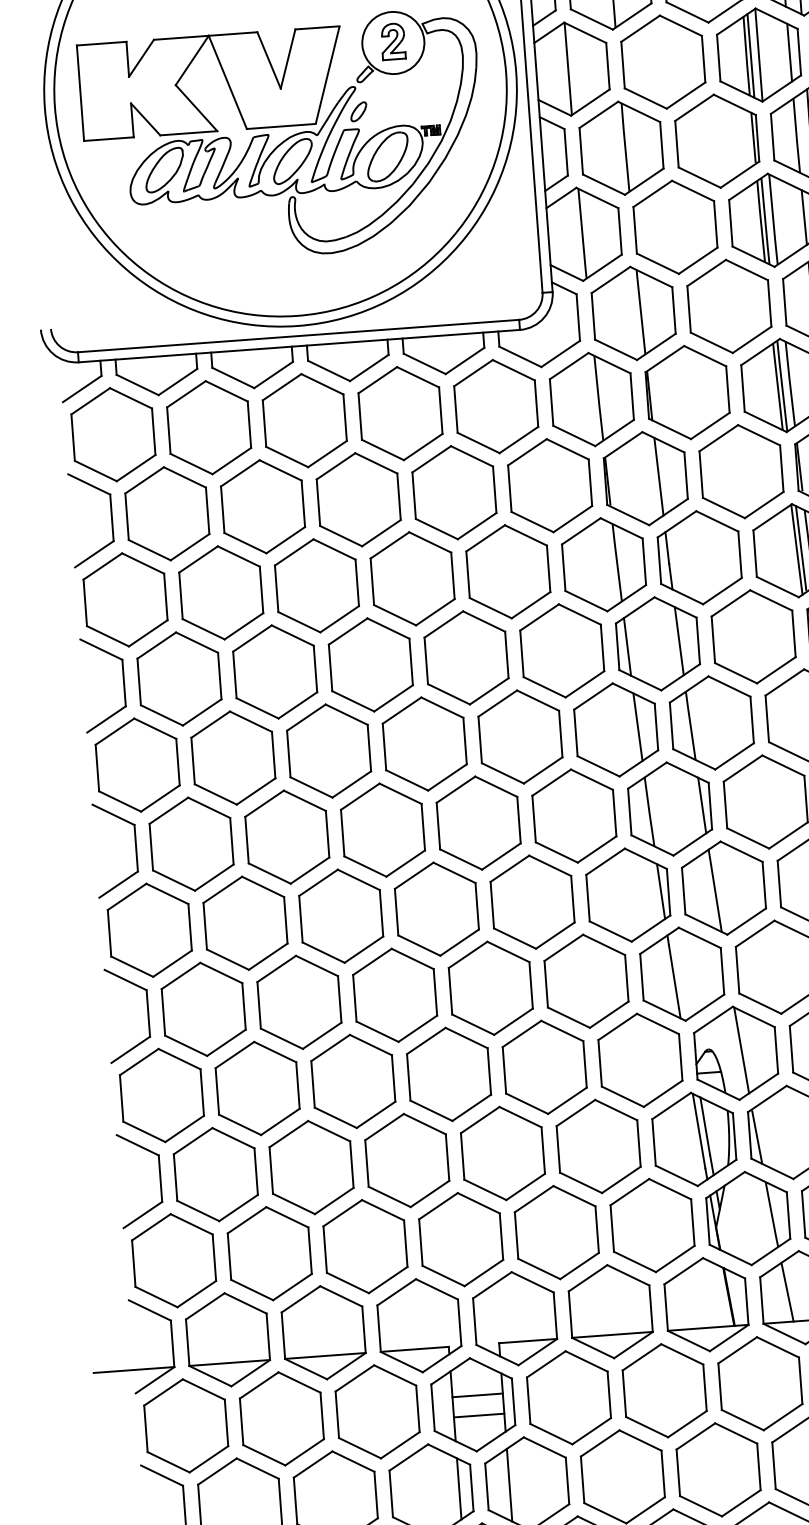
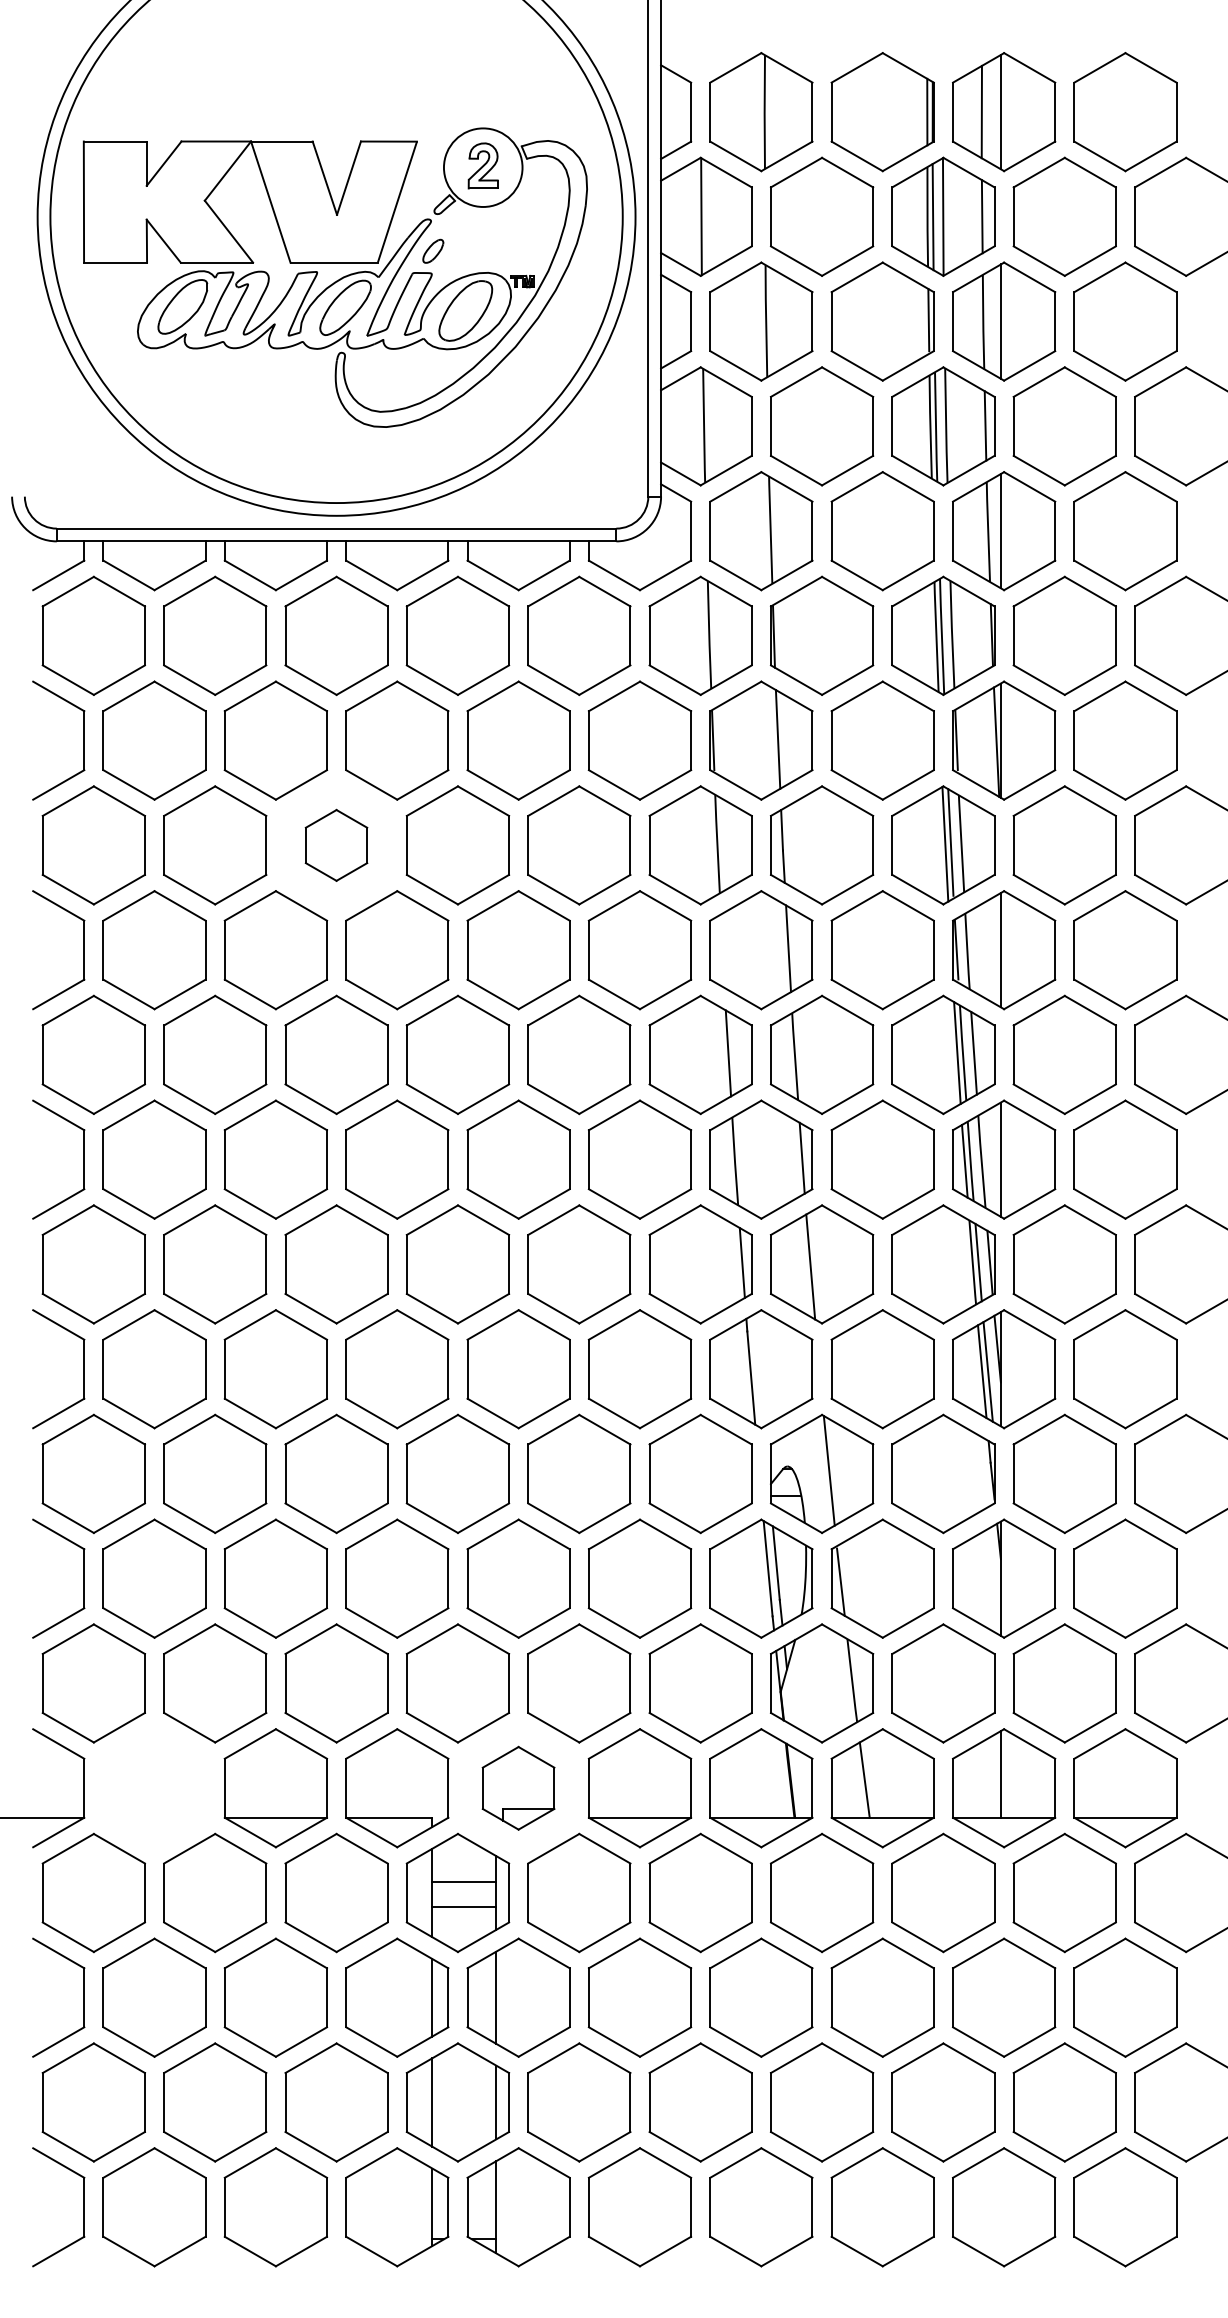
part: (316, 585) -> (336, 845), size x0.6
line: (627, 646) -> (722, 950), removed
part: (514, 1318) -> (518, 1788), size x0.7
part: (227, 1340) -> (154, 1788), removed

